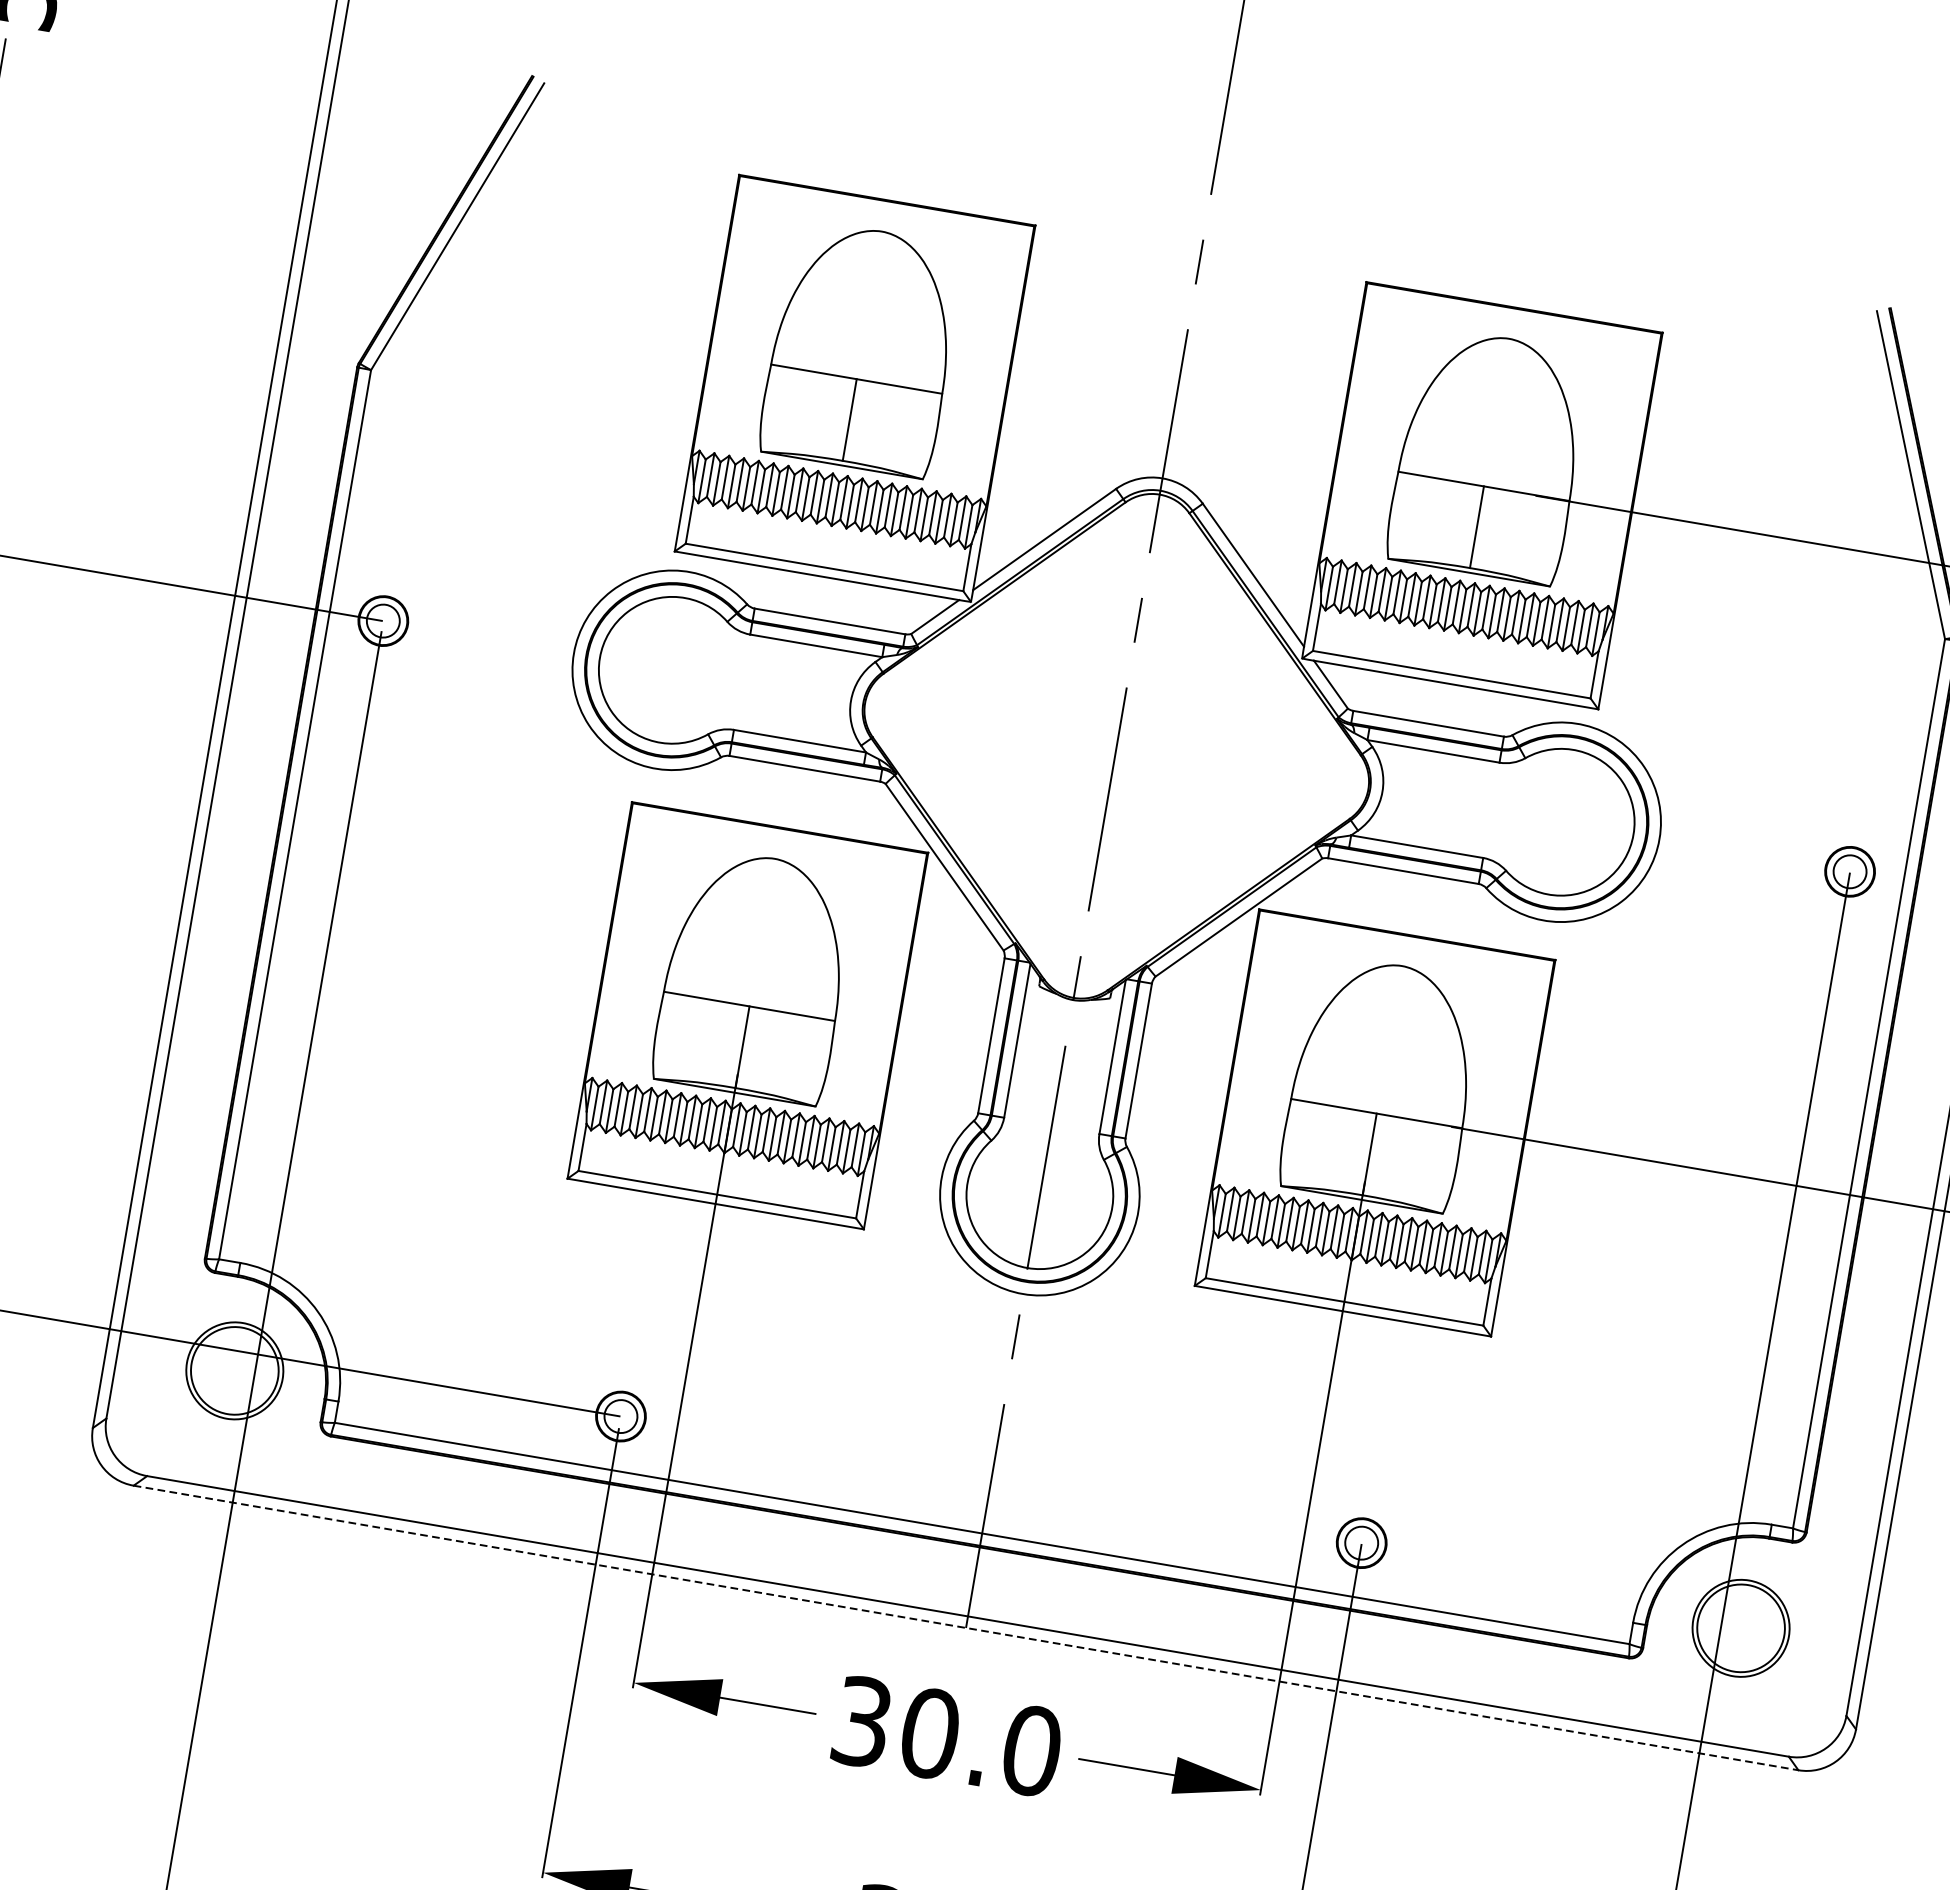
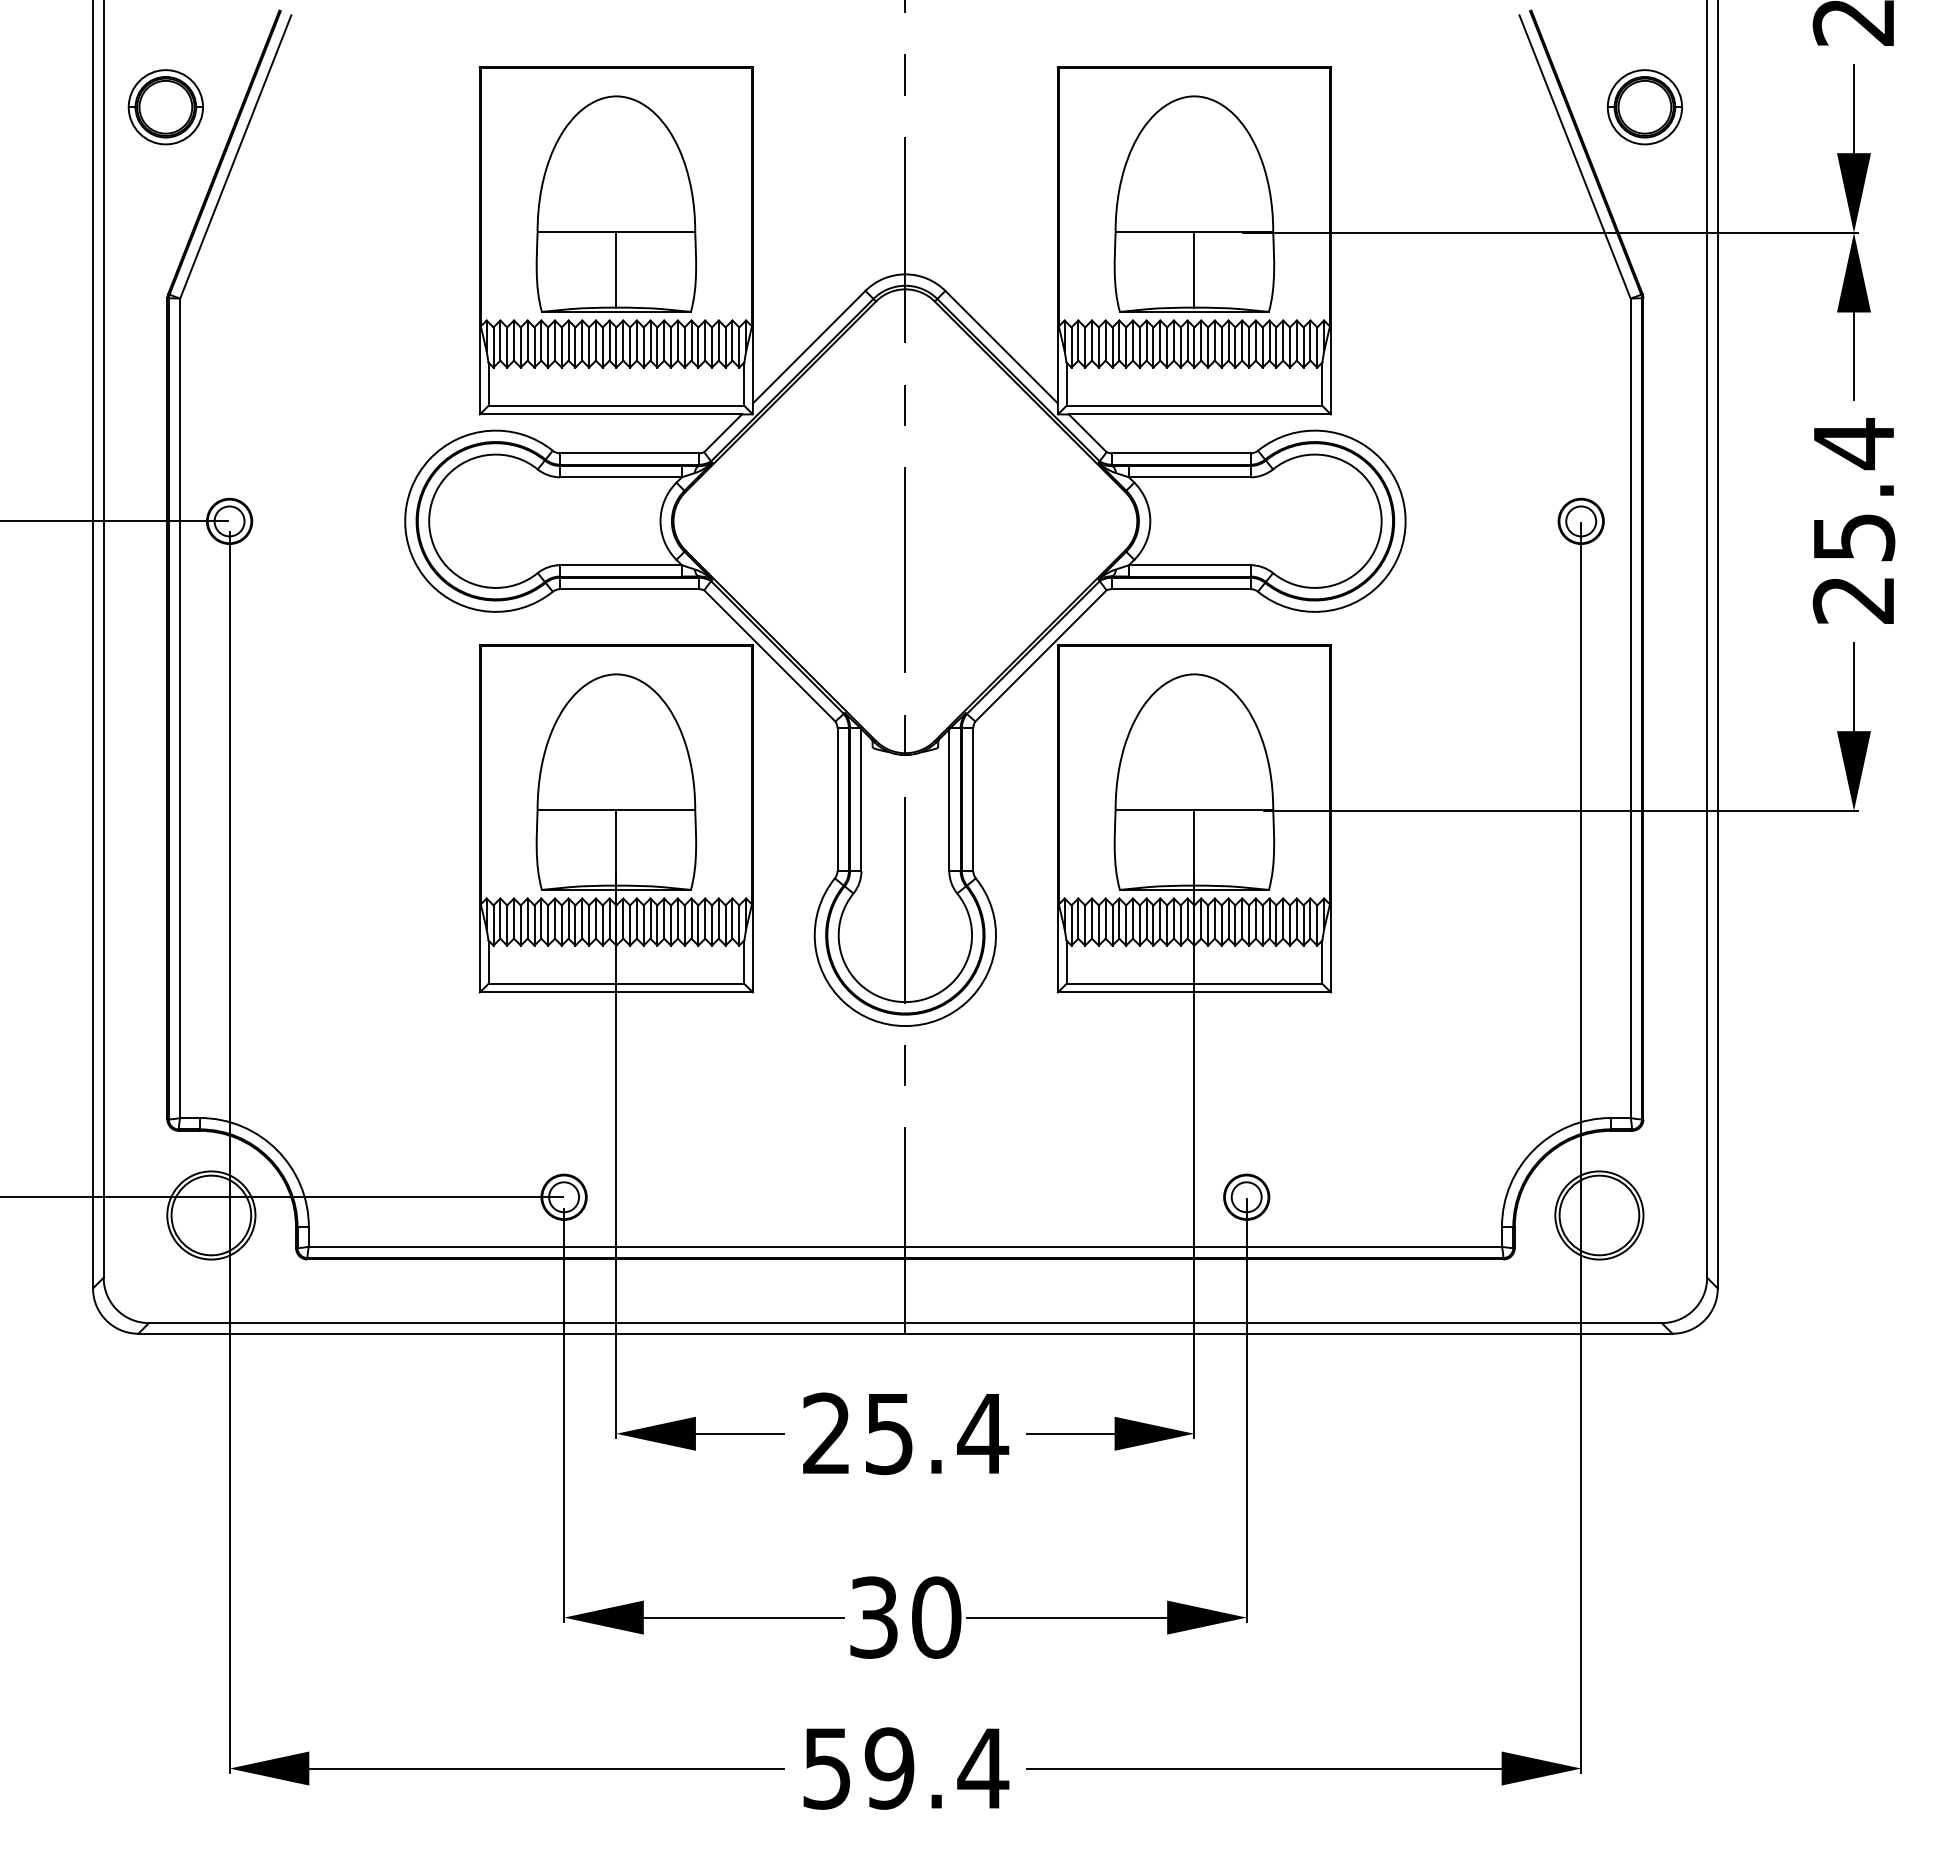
part: (390, 160) -> (165, 107), added
line: (966, 1627) -> (905, 1333), dashed -> solid
text: (948, 1736) -> (906, 1433), 30.0 -> 25.4

